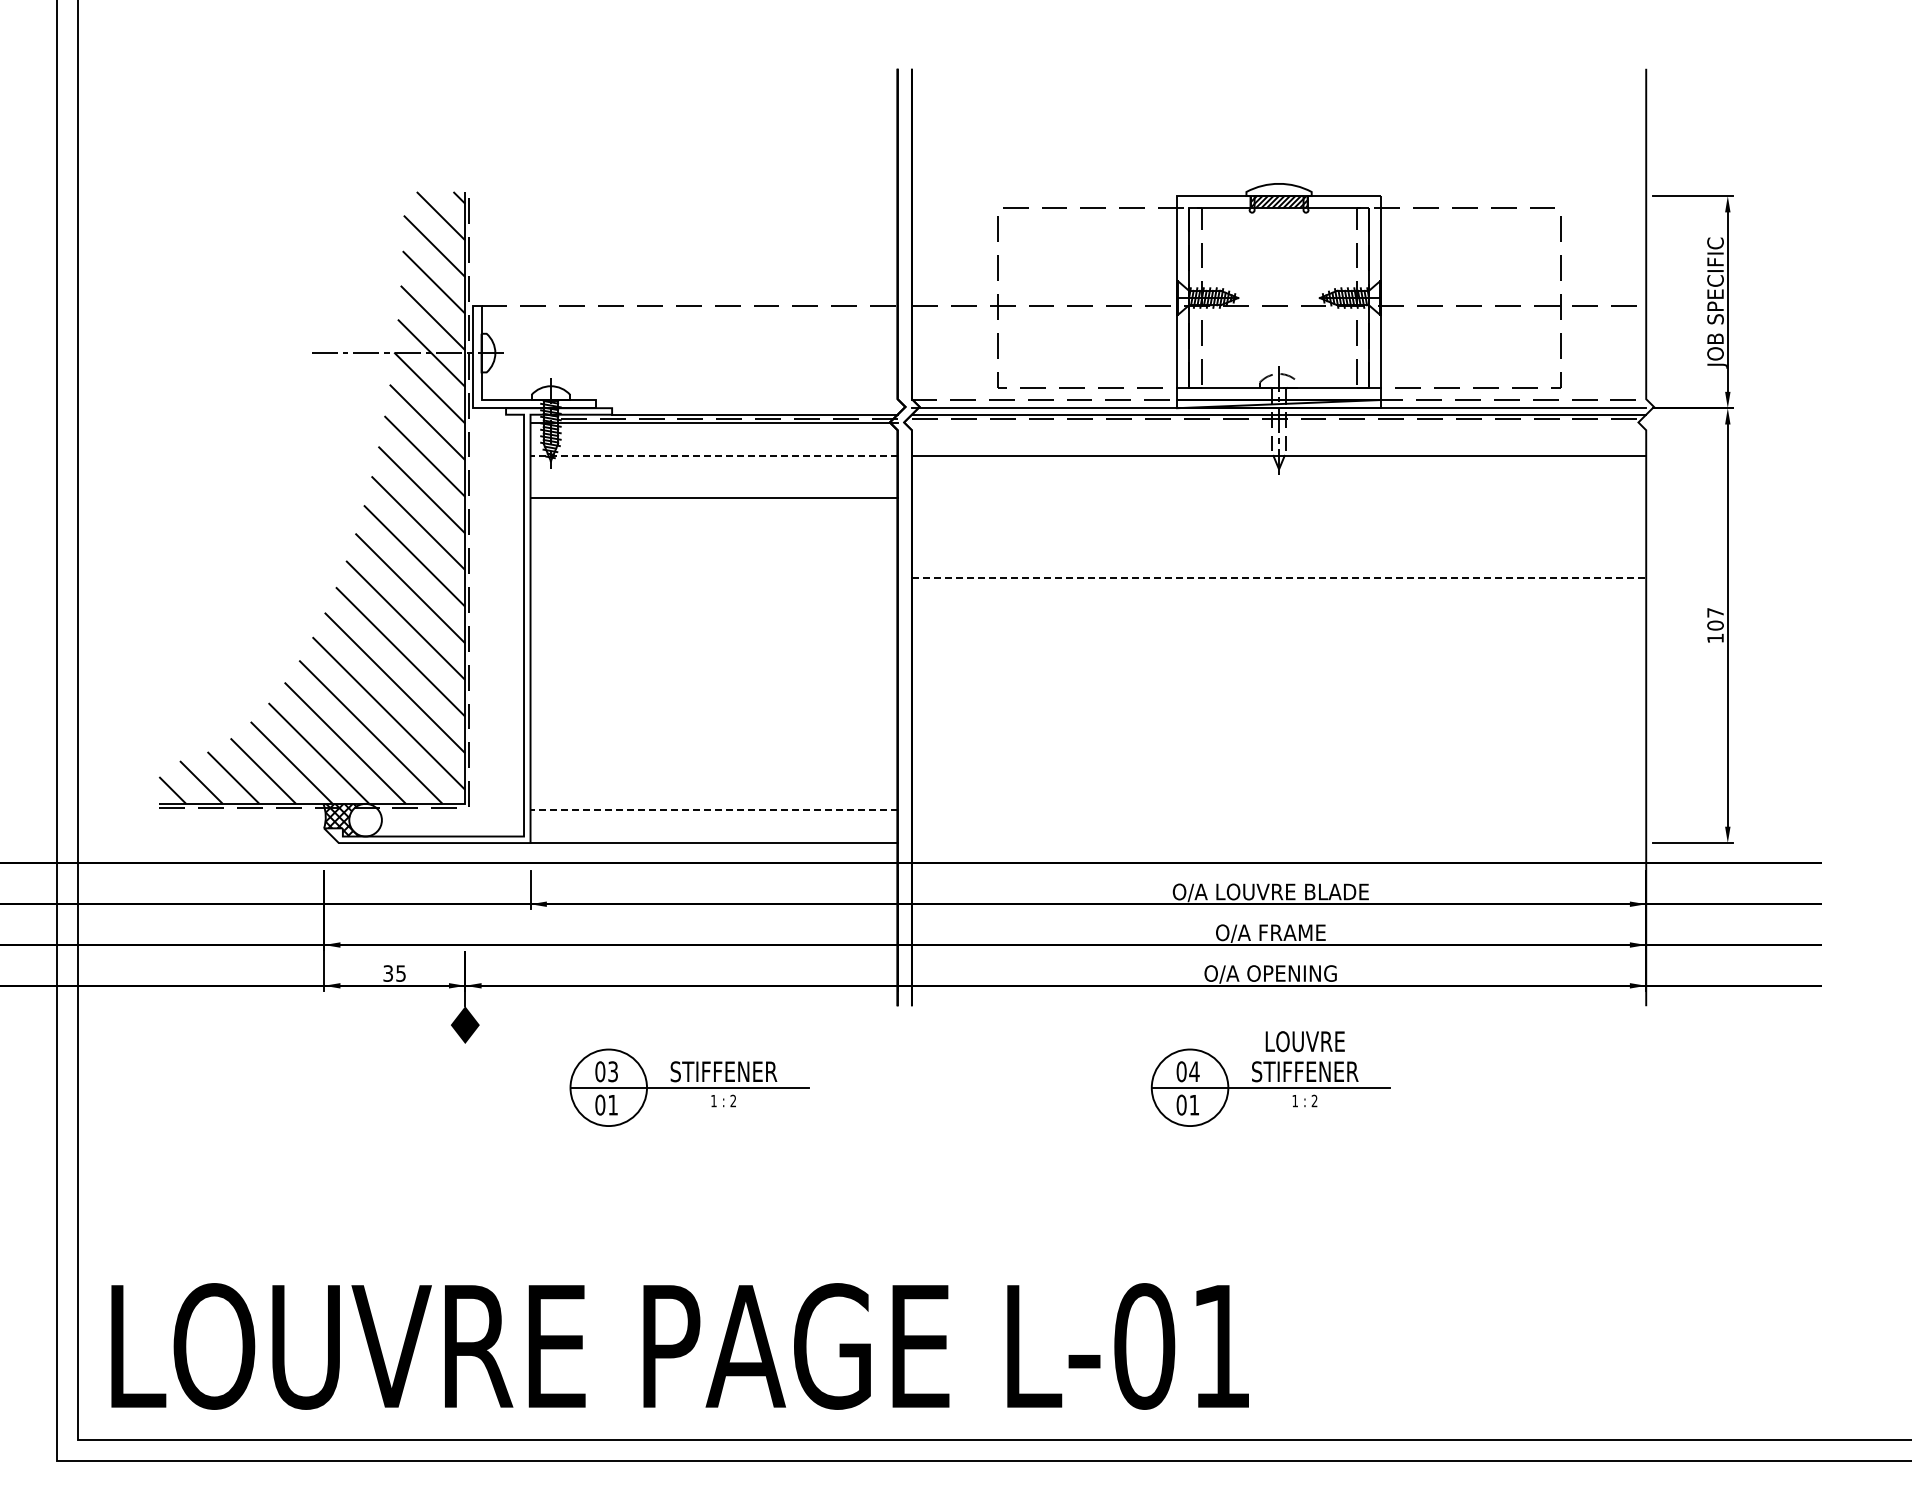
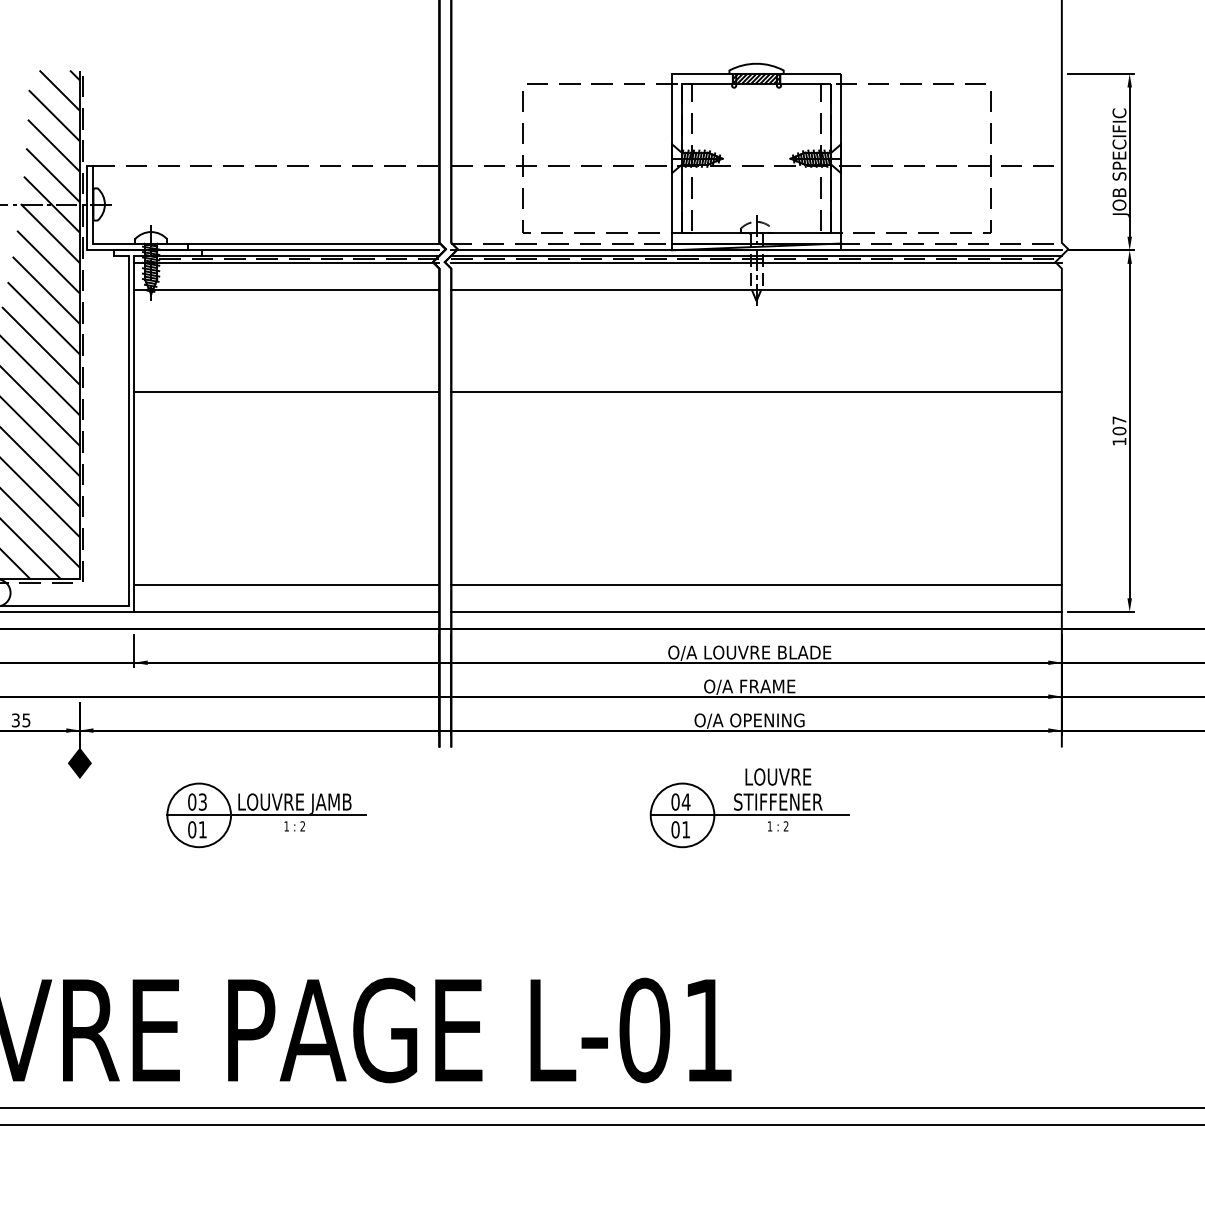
line: (746, 400) -> (313, 243), added
line: (754, 408) -> (320, 250), added
line: (1278, 422) -> (756, 262), added
line: (714, 455) -> (287, 289), dashed -> solid
line: (713, 498) -> (286, 391), moved
line: (1279, 578) -> (756, 391), dashed -> solid
line: (714, 810) -> (287, 584), dashed -> solid
line: (1278, 810) -> (756, 584), added
line: (1278, 843) -> (756, 612), added
text: (723, 1073) -> (294, 803), STIFFENER -> LOUVRE JAMB

